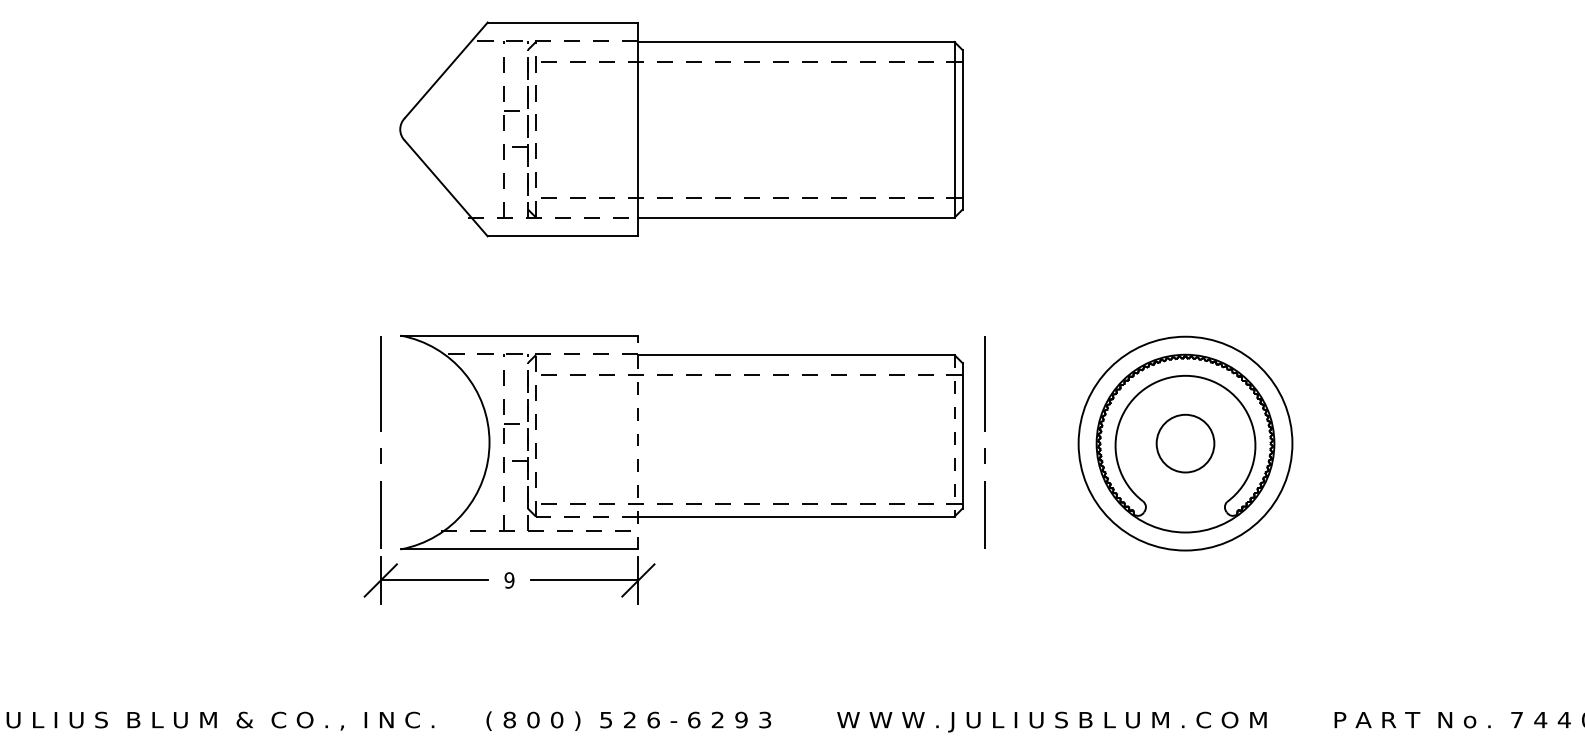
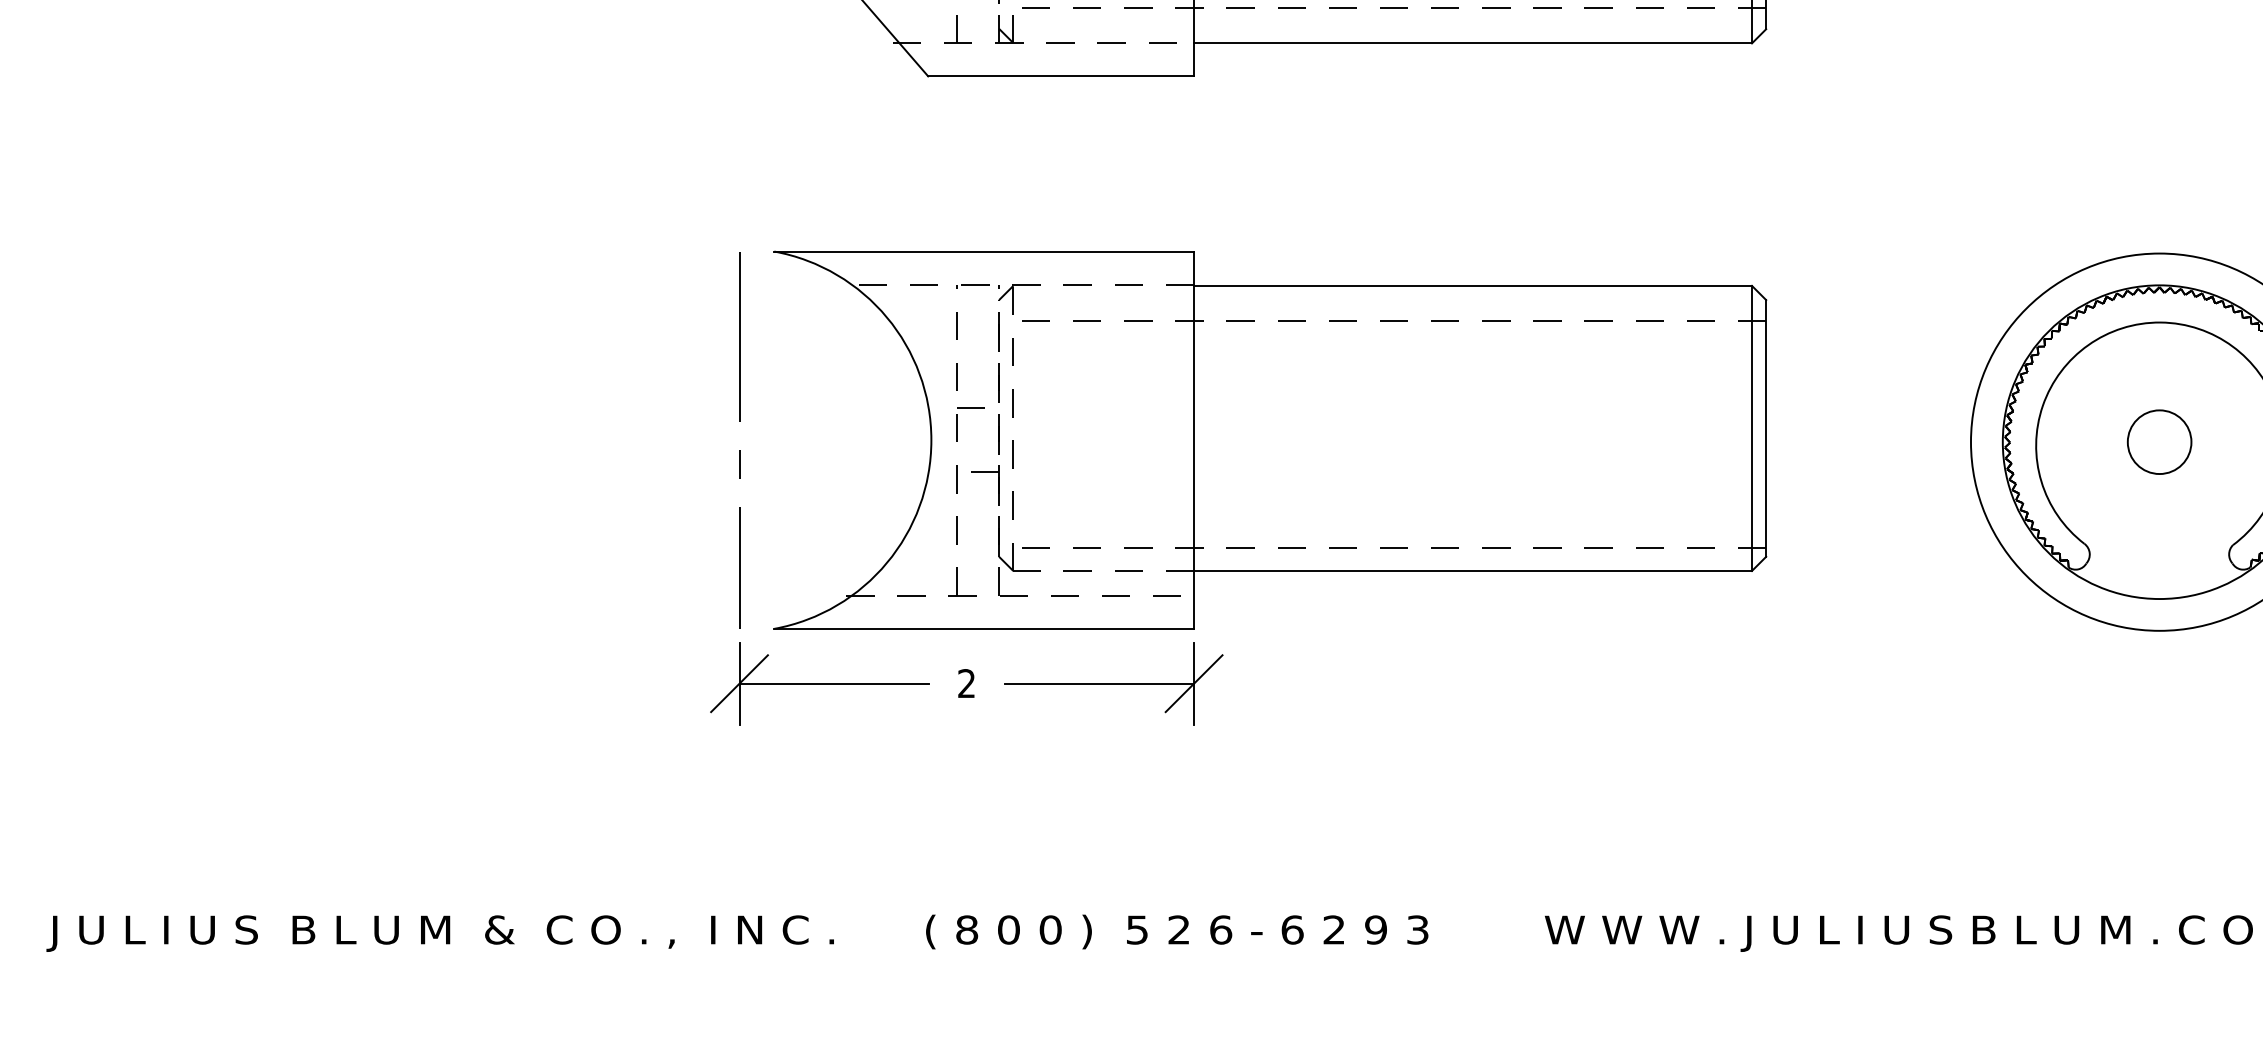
line: (954, 435) -> (1751, 427), dashed -> solid
line: (638, 442) -> (1194, 440), dashed -> solid
circle: (1185, 443) -> (2159, 441), size x0.62
line: (984, 448) -> (1804, 450), removed
text: (509, 580) -> (966, 683), 9 -> 2

